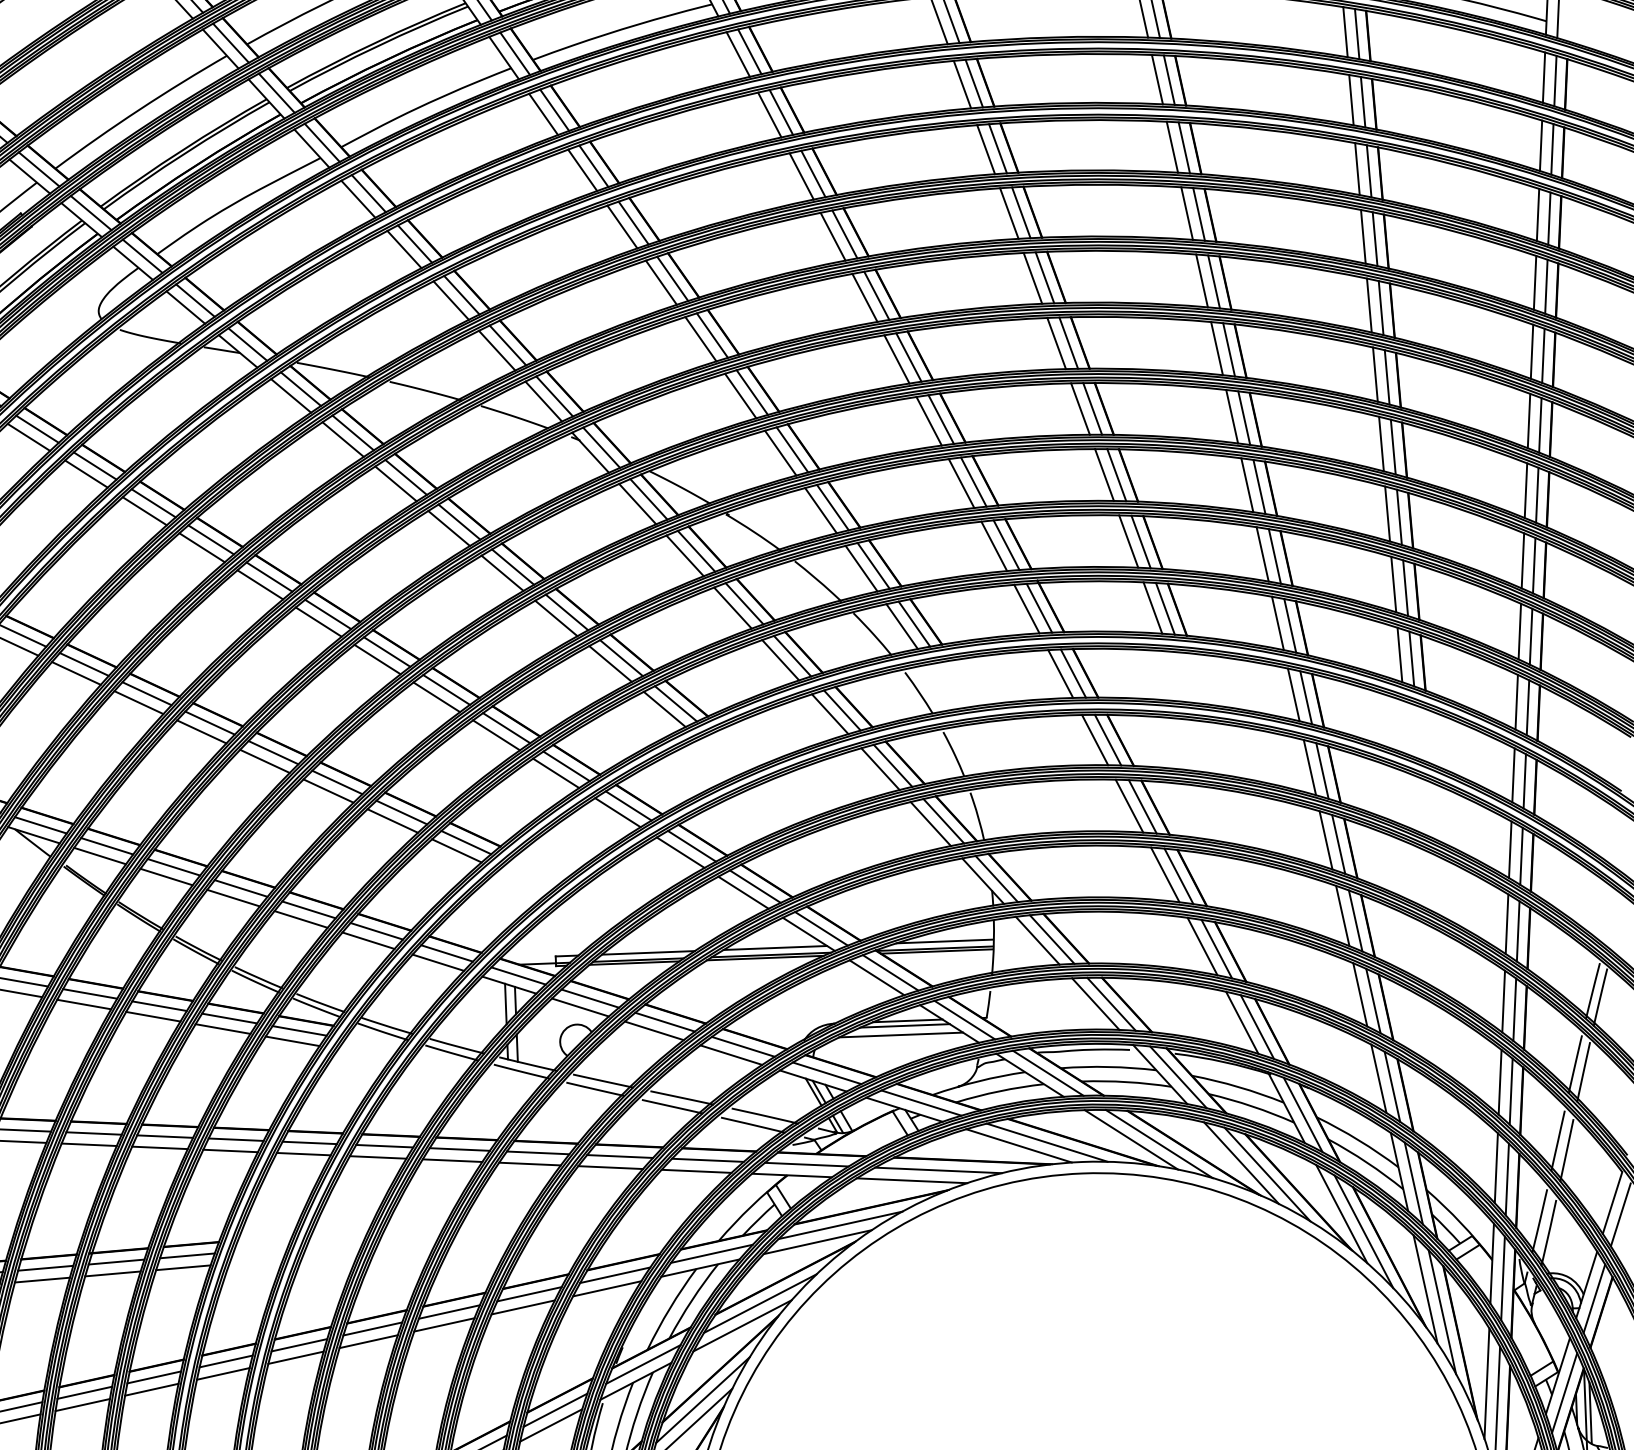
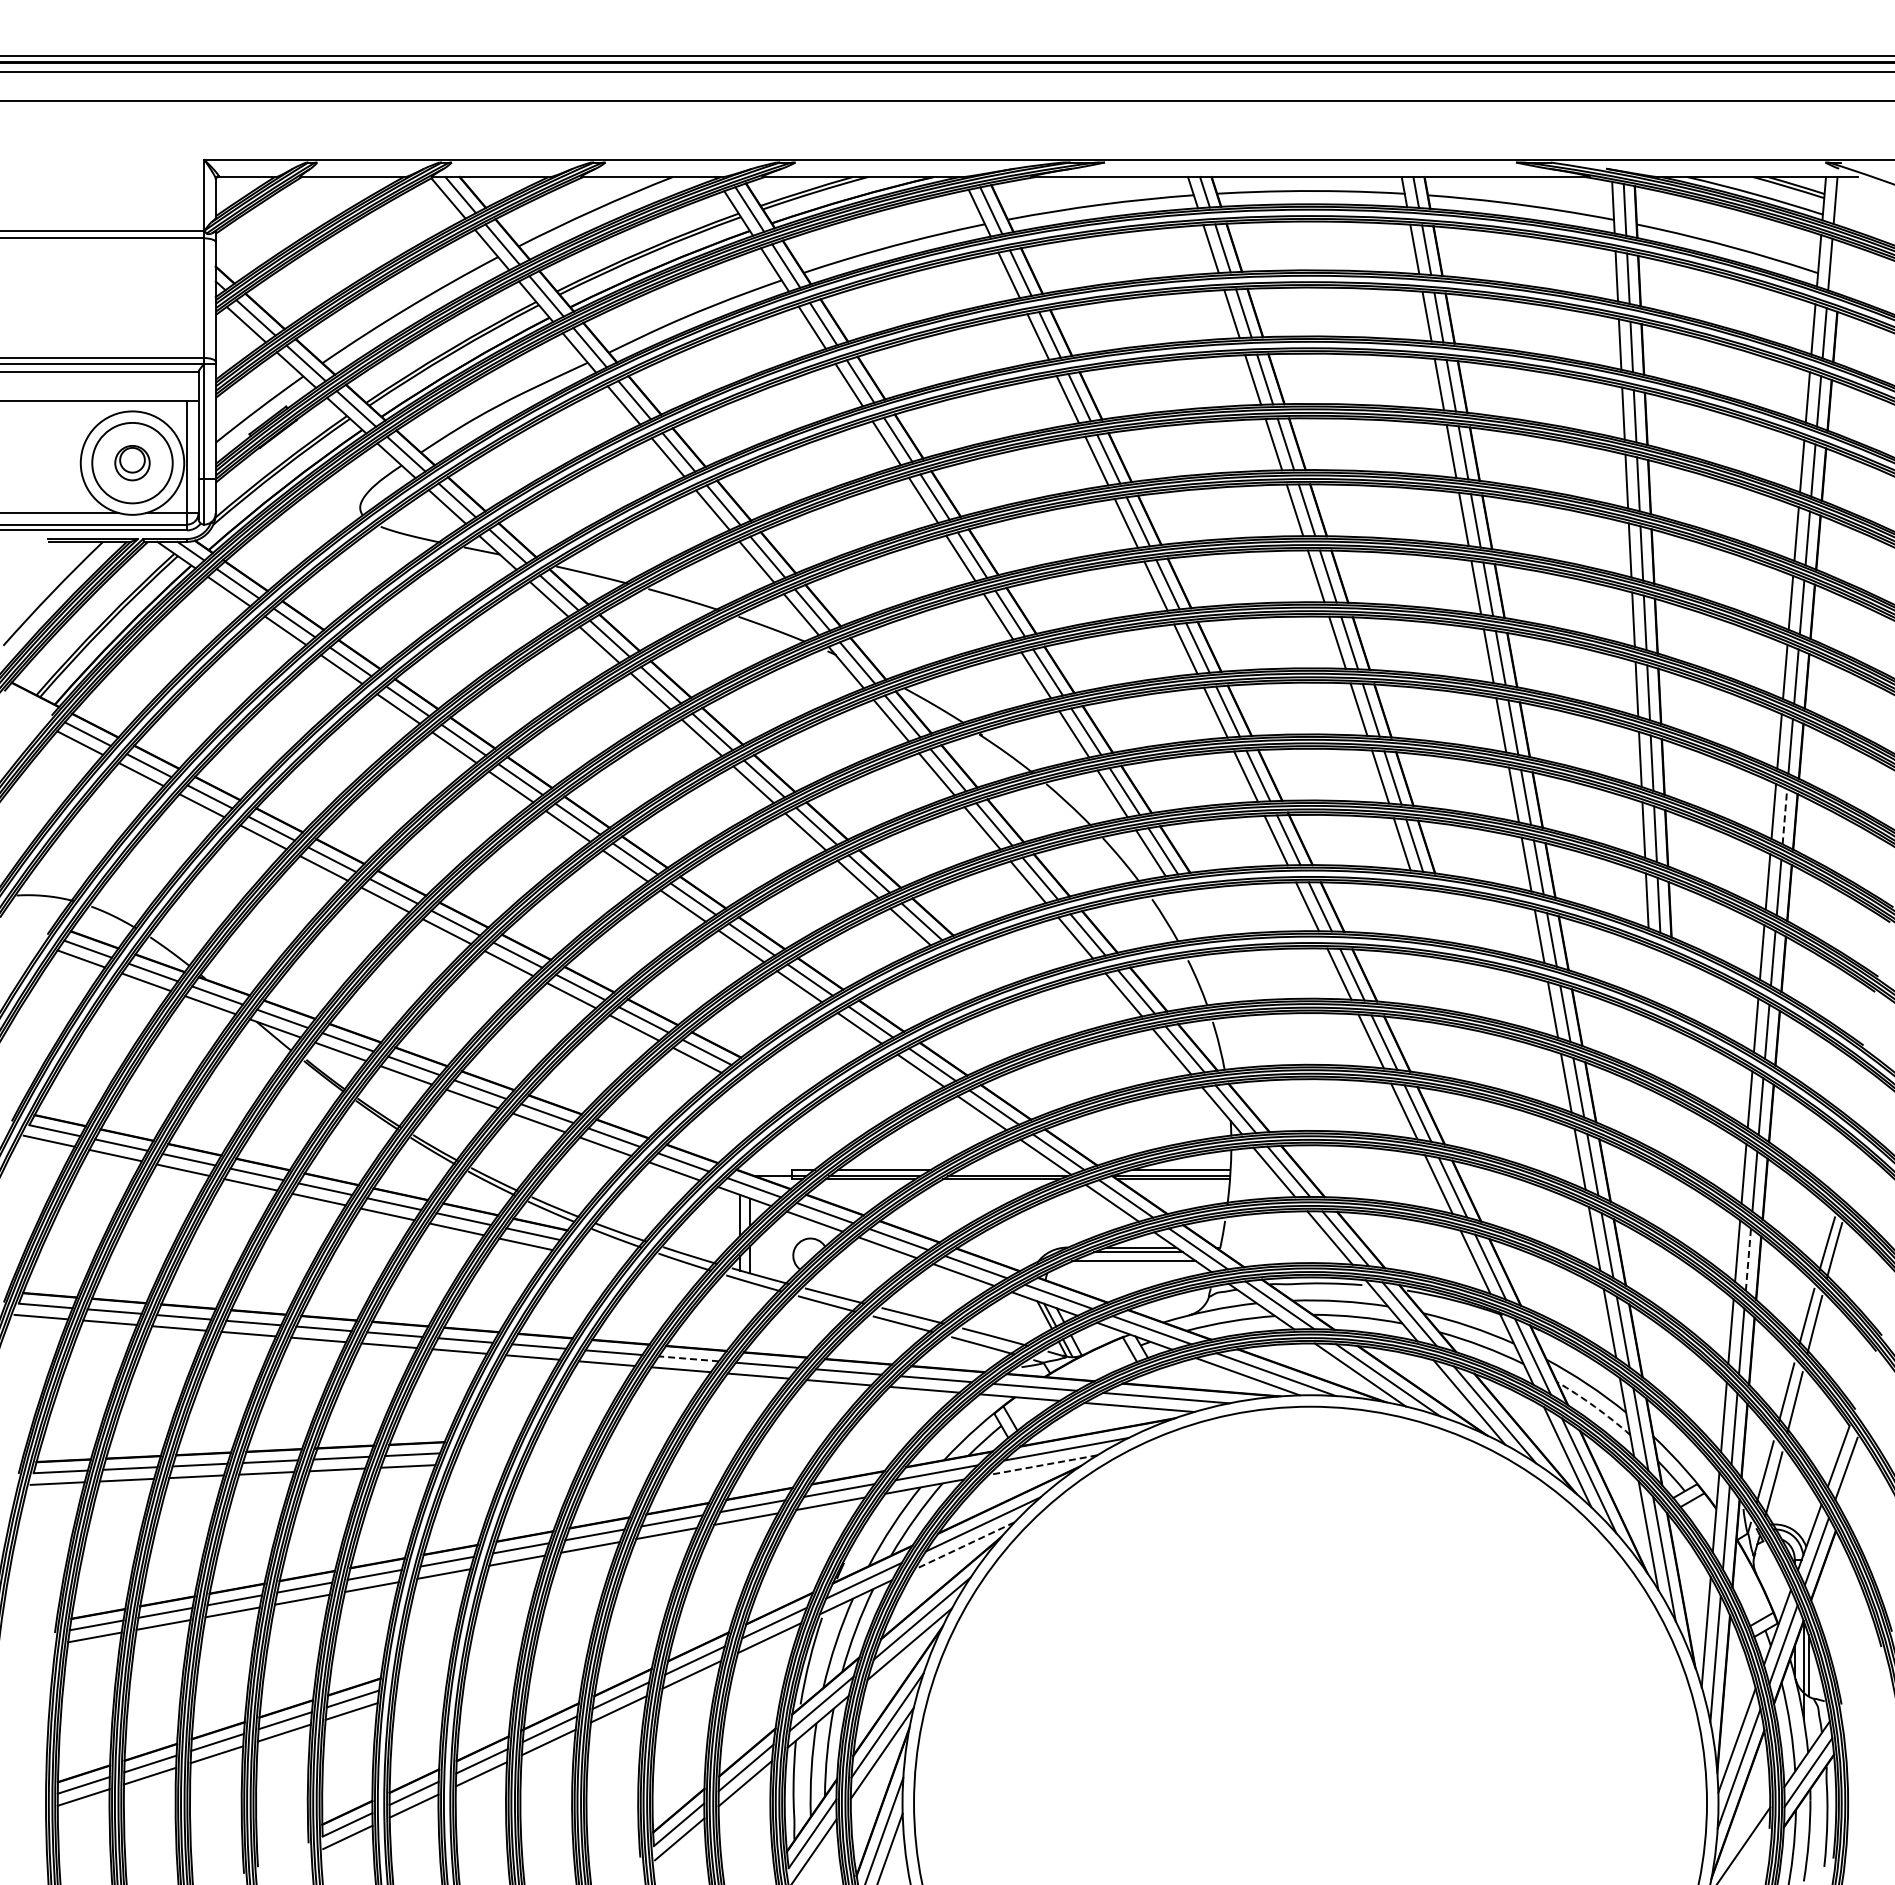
line: (1533, 565) -> (1784, 816), solid -> dashed
line: (774, 947) -> (1011, 1169), removed
line: (1514, 1009) -> (1748, 1259), solid -> dashed
line: (459, 1149) -> (688, 1358), solid -> dashed
arc: (1366, 1162) -> (1594, 1406), solid -> dashed
line: (817, 1242) -> (1042, 1465), solid -> dashed
line: (742, 1326) -> (964, 1546), solid -> dashed

